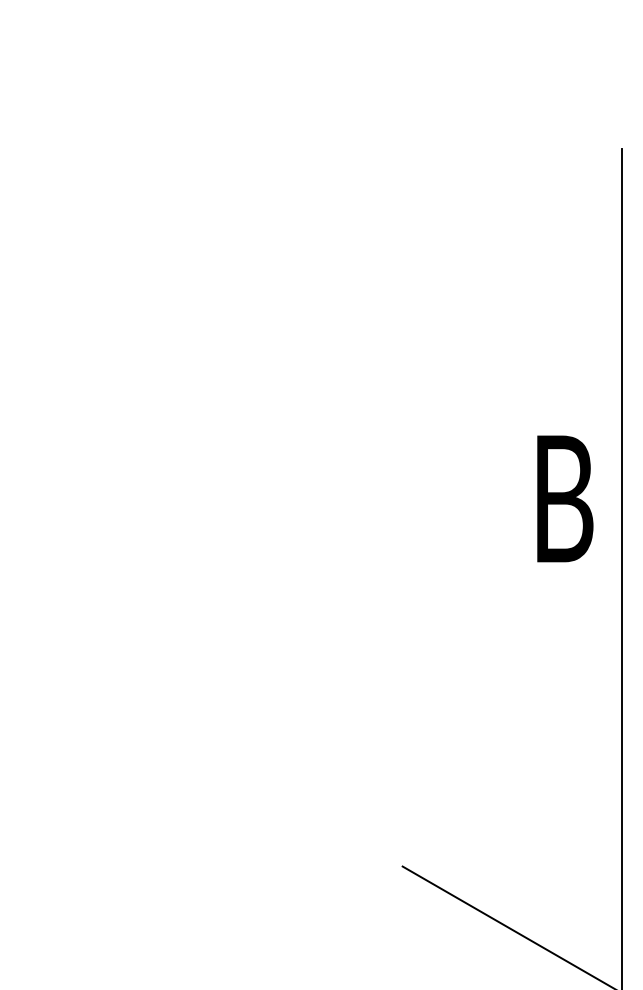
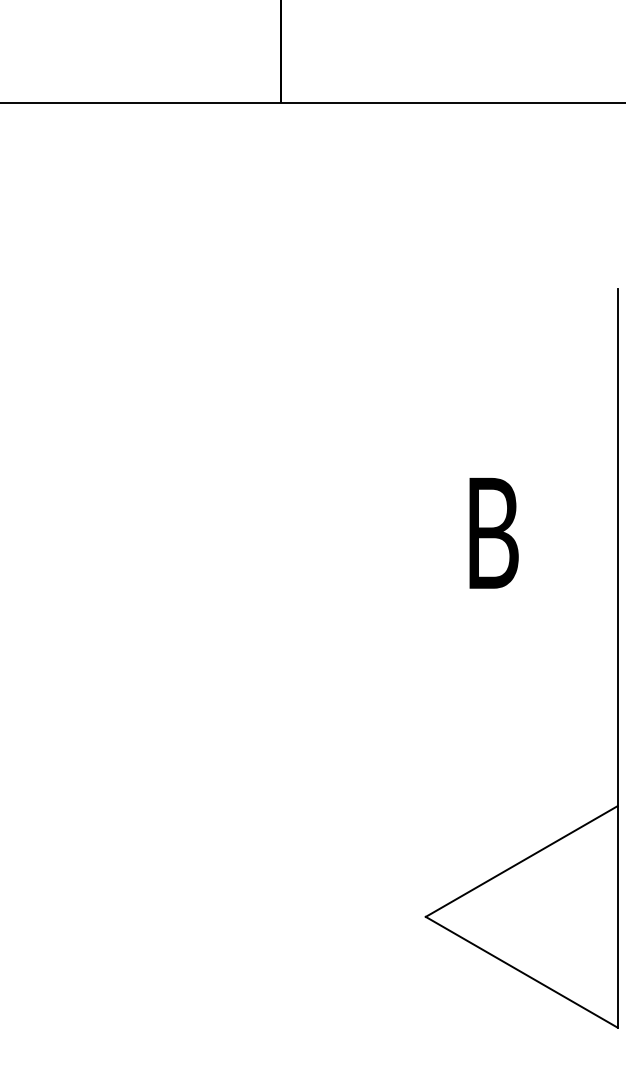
text: (564, 499) -> (493, 533), moved
line: (512, 803) -> (521, 861), added

